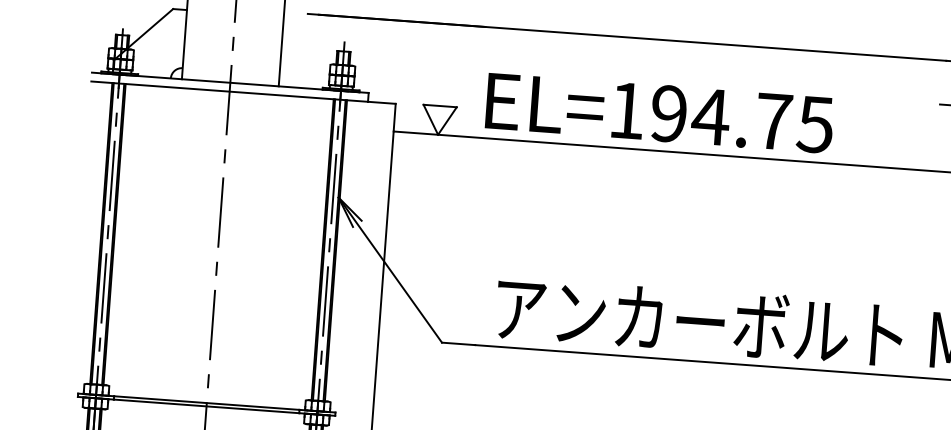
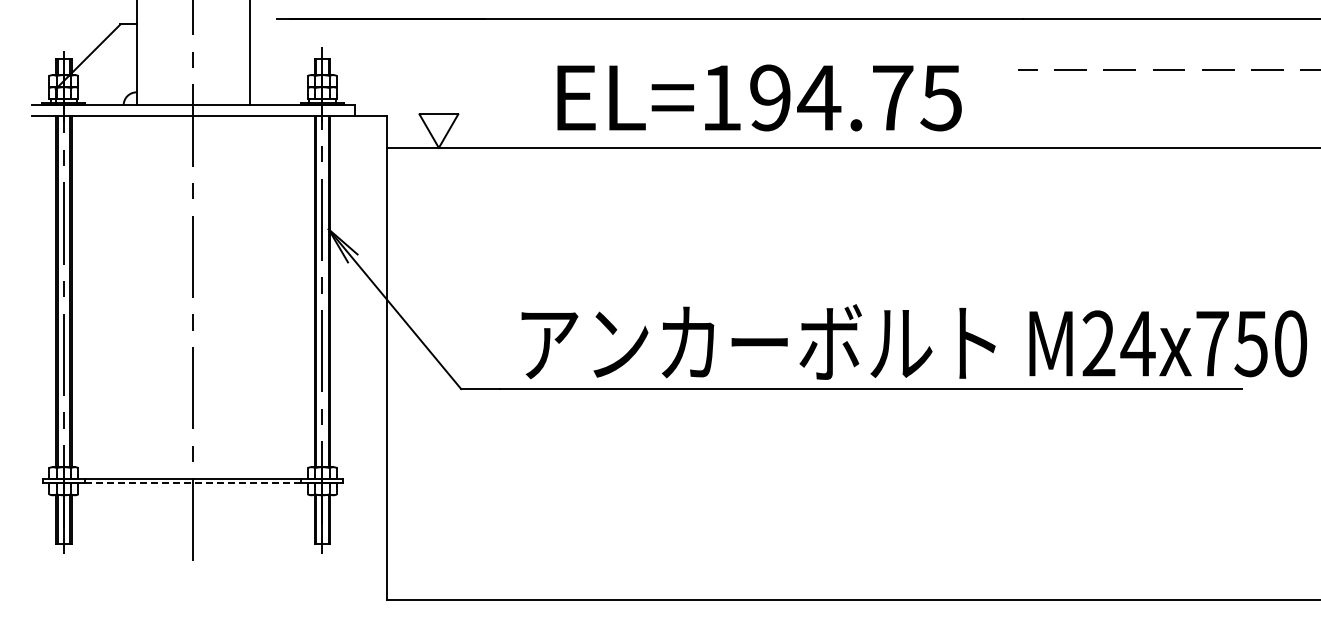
text: (659, 112) -> (759, 97), moved
line: (205, 406) -> (192, 483), solid -> dashed

